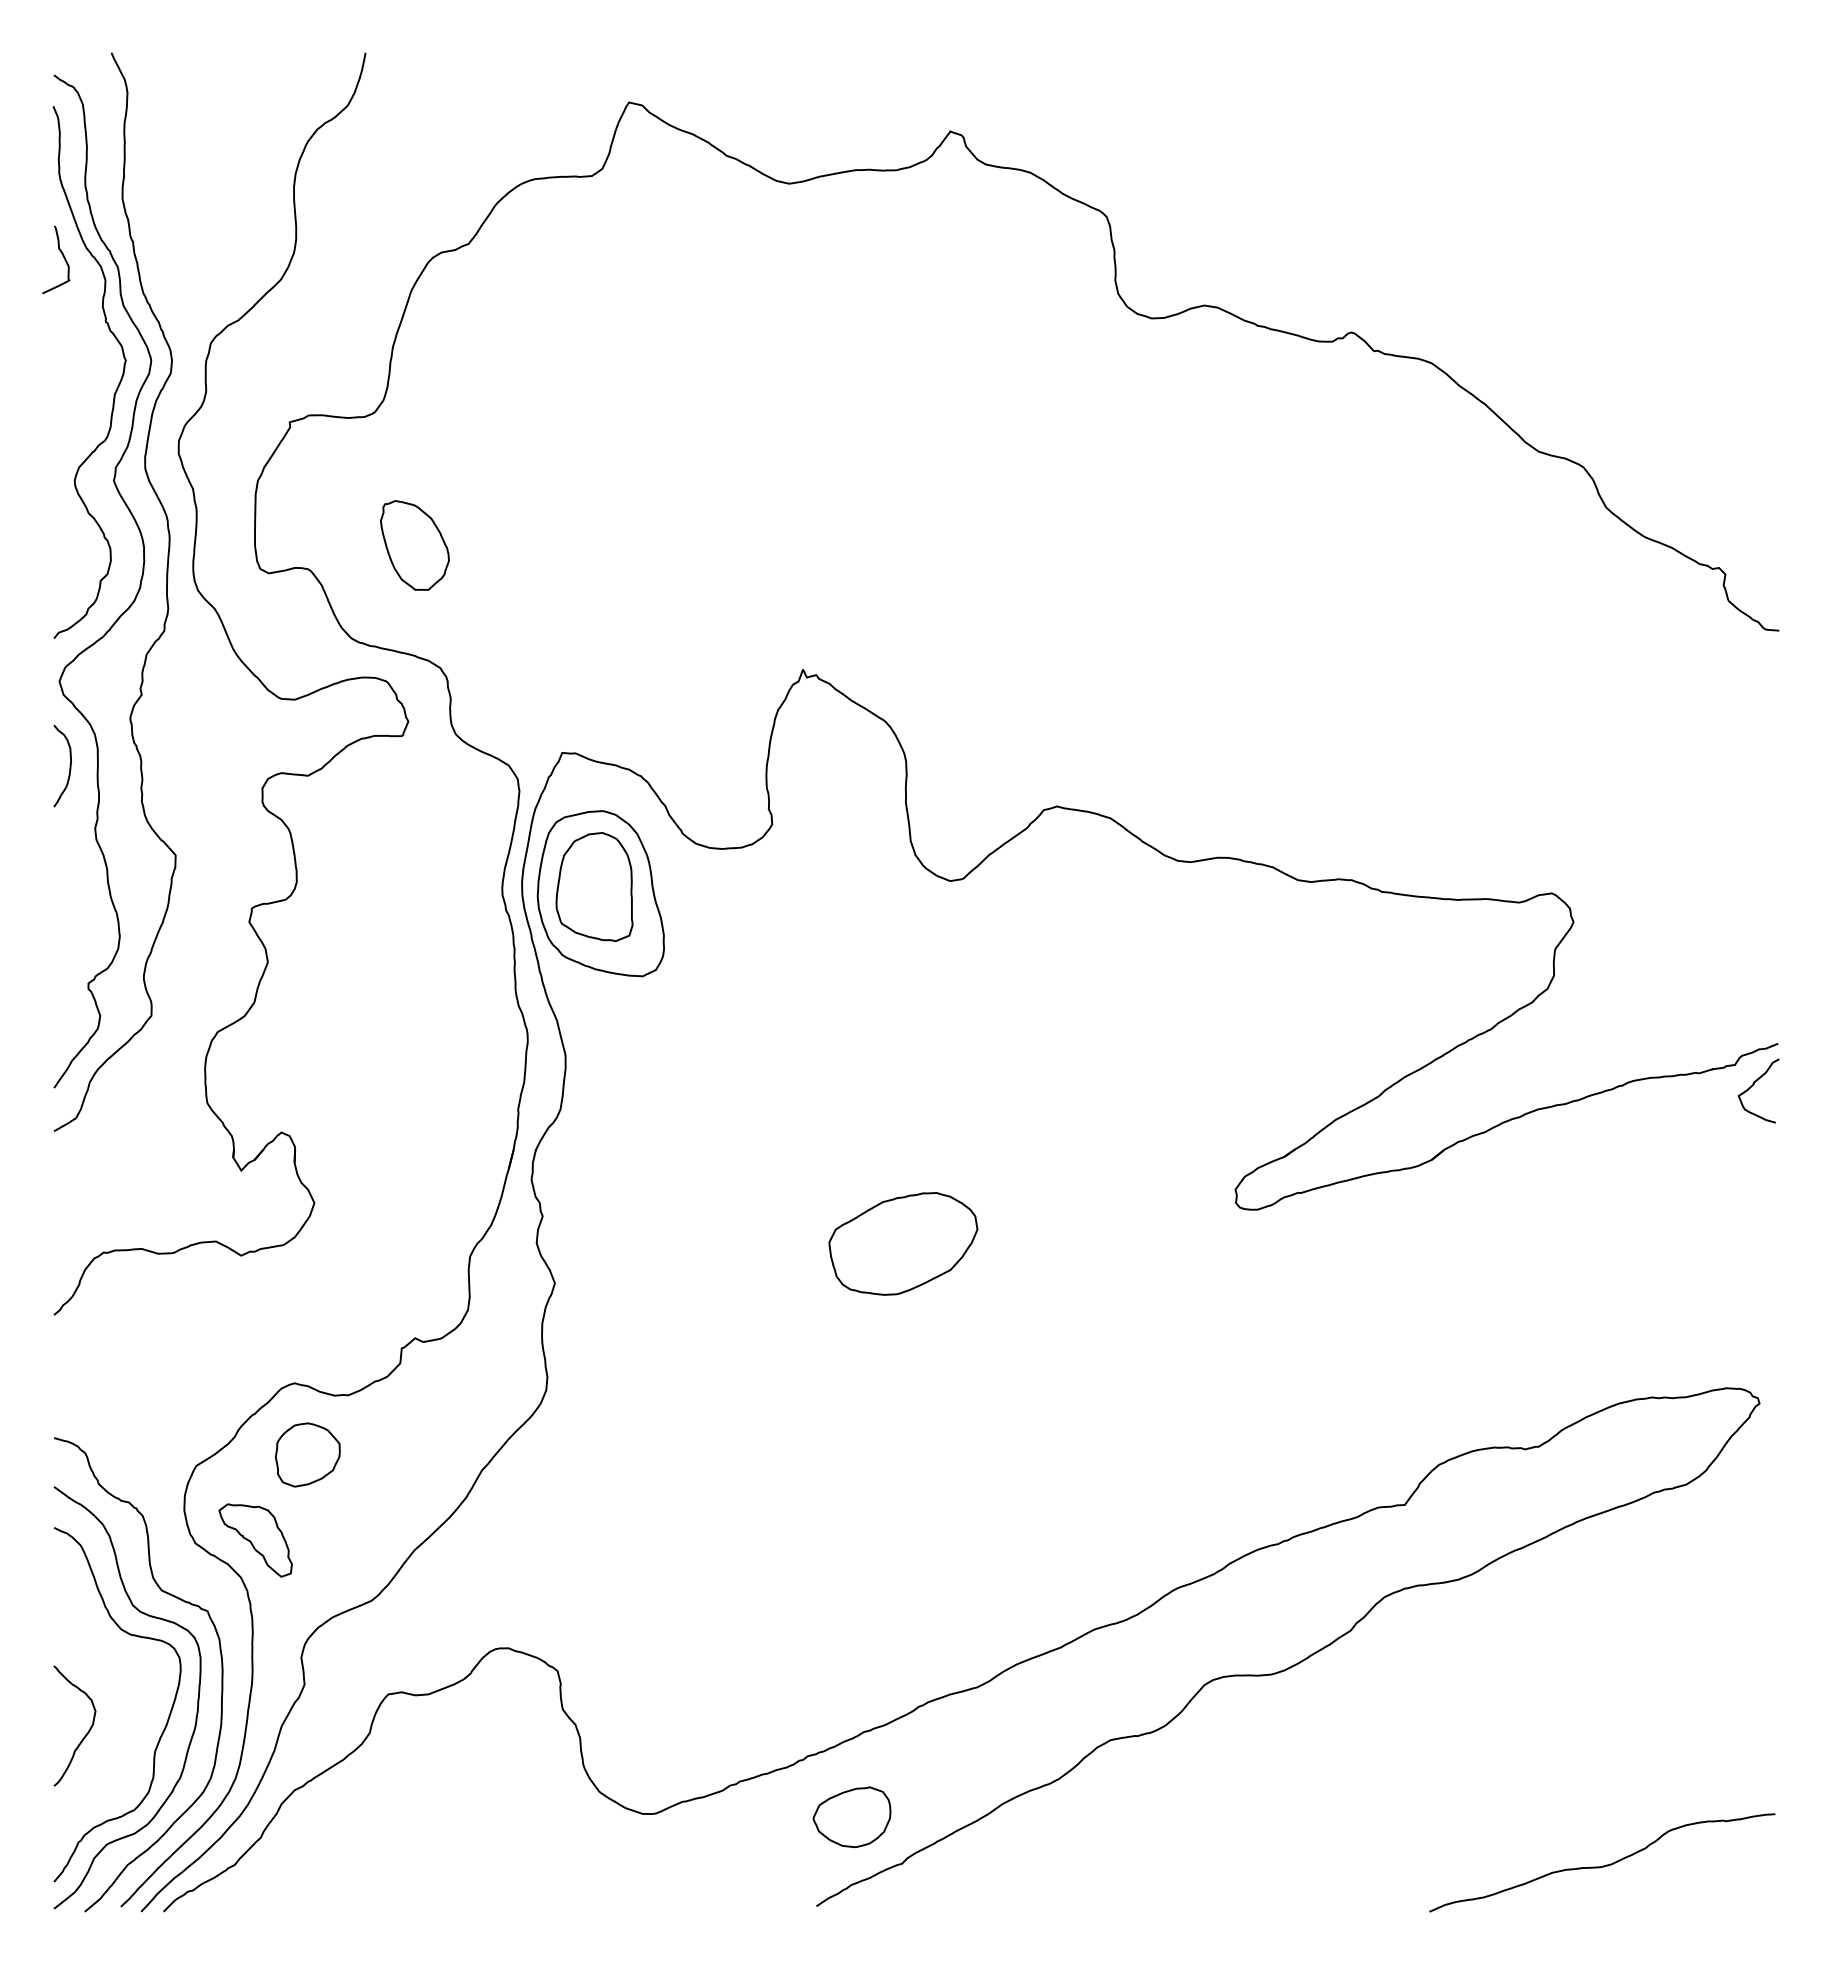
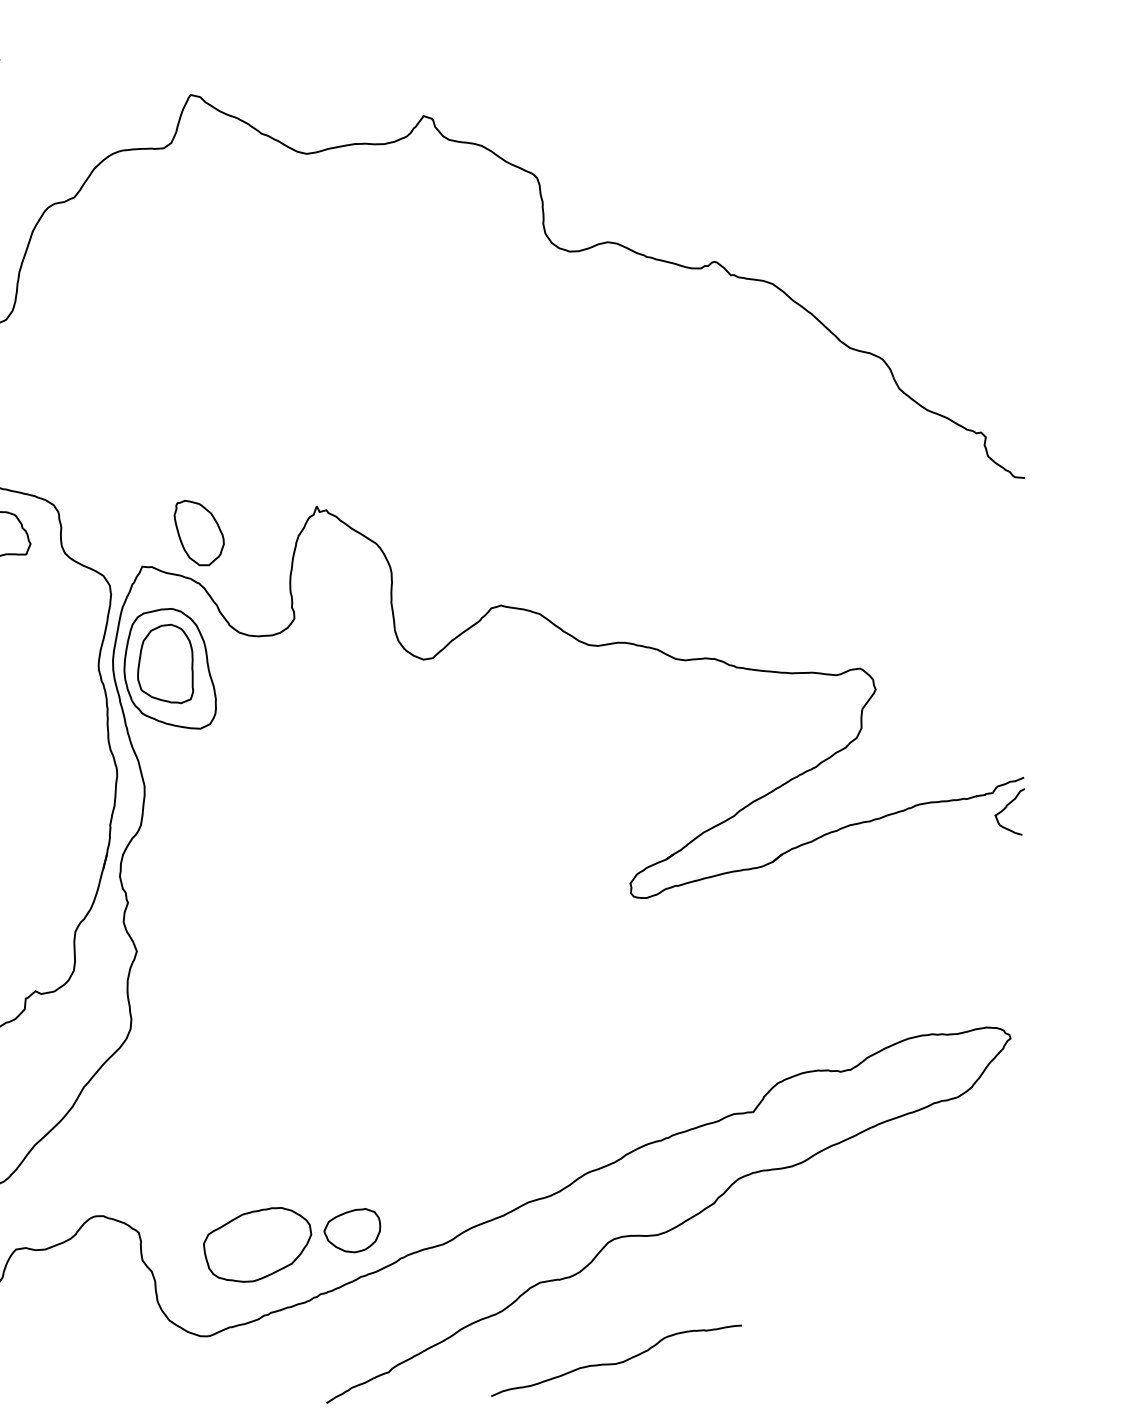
part: (414, 545) -> (198, 533), moved
part: (903, 1243) -> (257, 1244), moved
part: (851, 1817) -> (351, 1230), moved
curve: (1602, 1865) -> (616, 1362), moved

